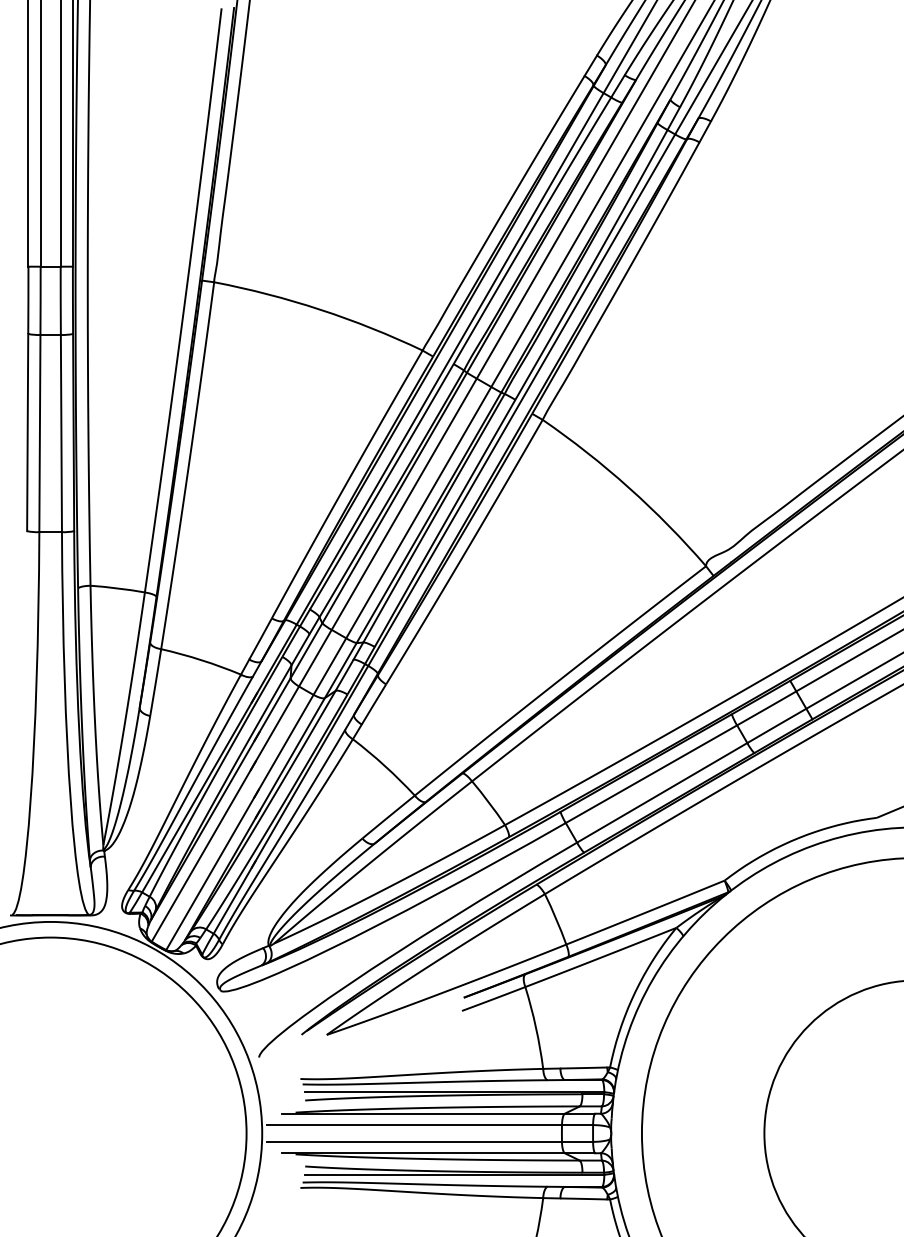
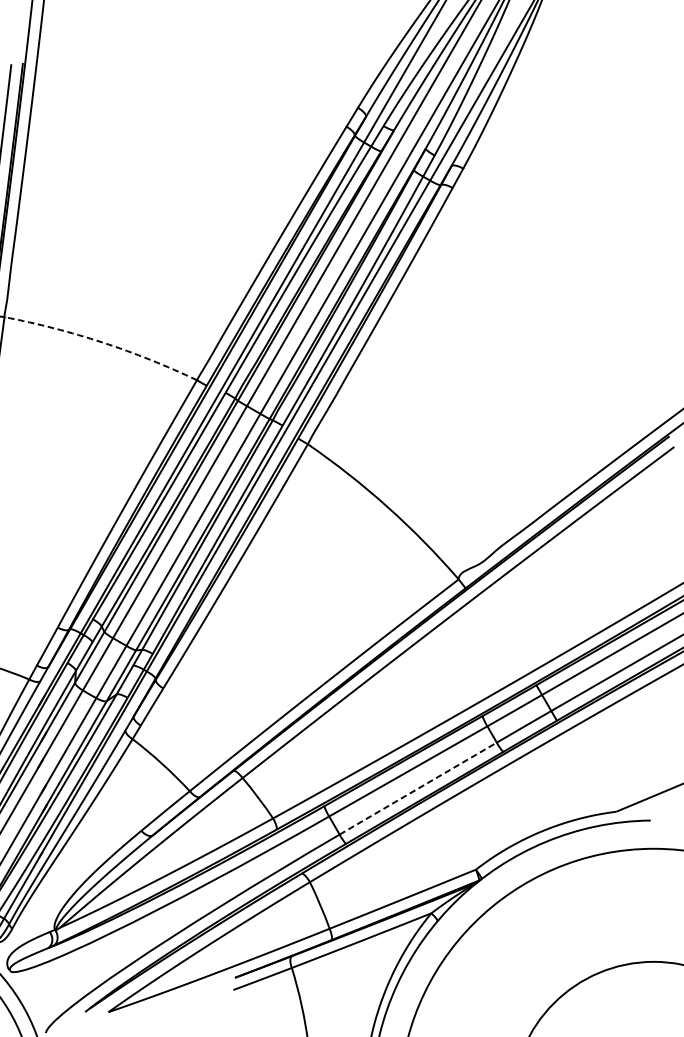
arc: (320, 309) -> (102, 342), solid -> dashed
line: (662, 792) -> (418, 788), solid -> dashed

